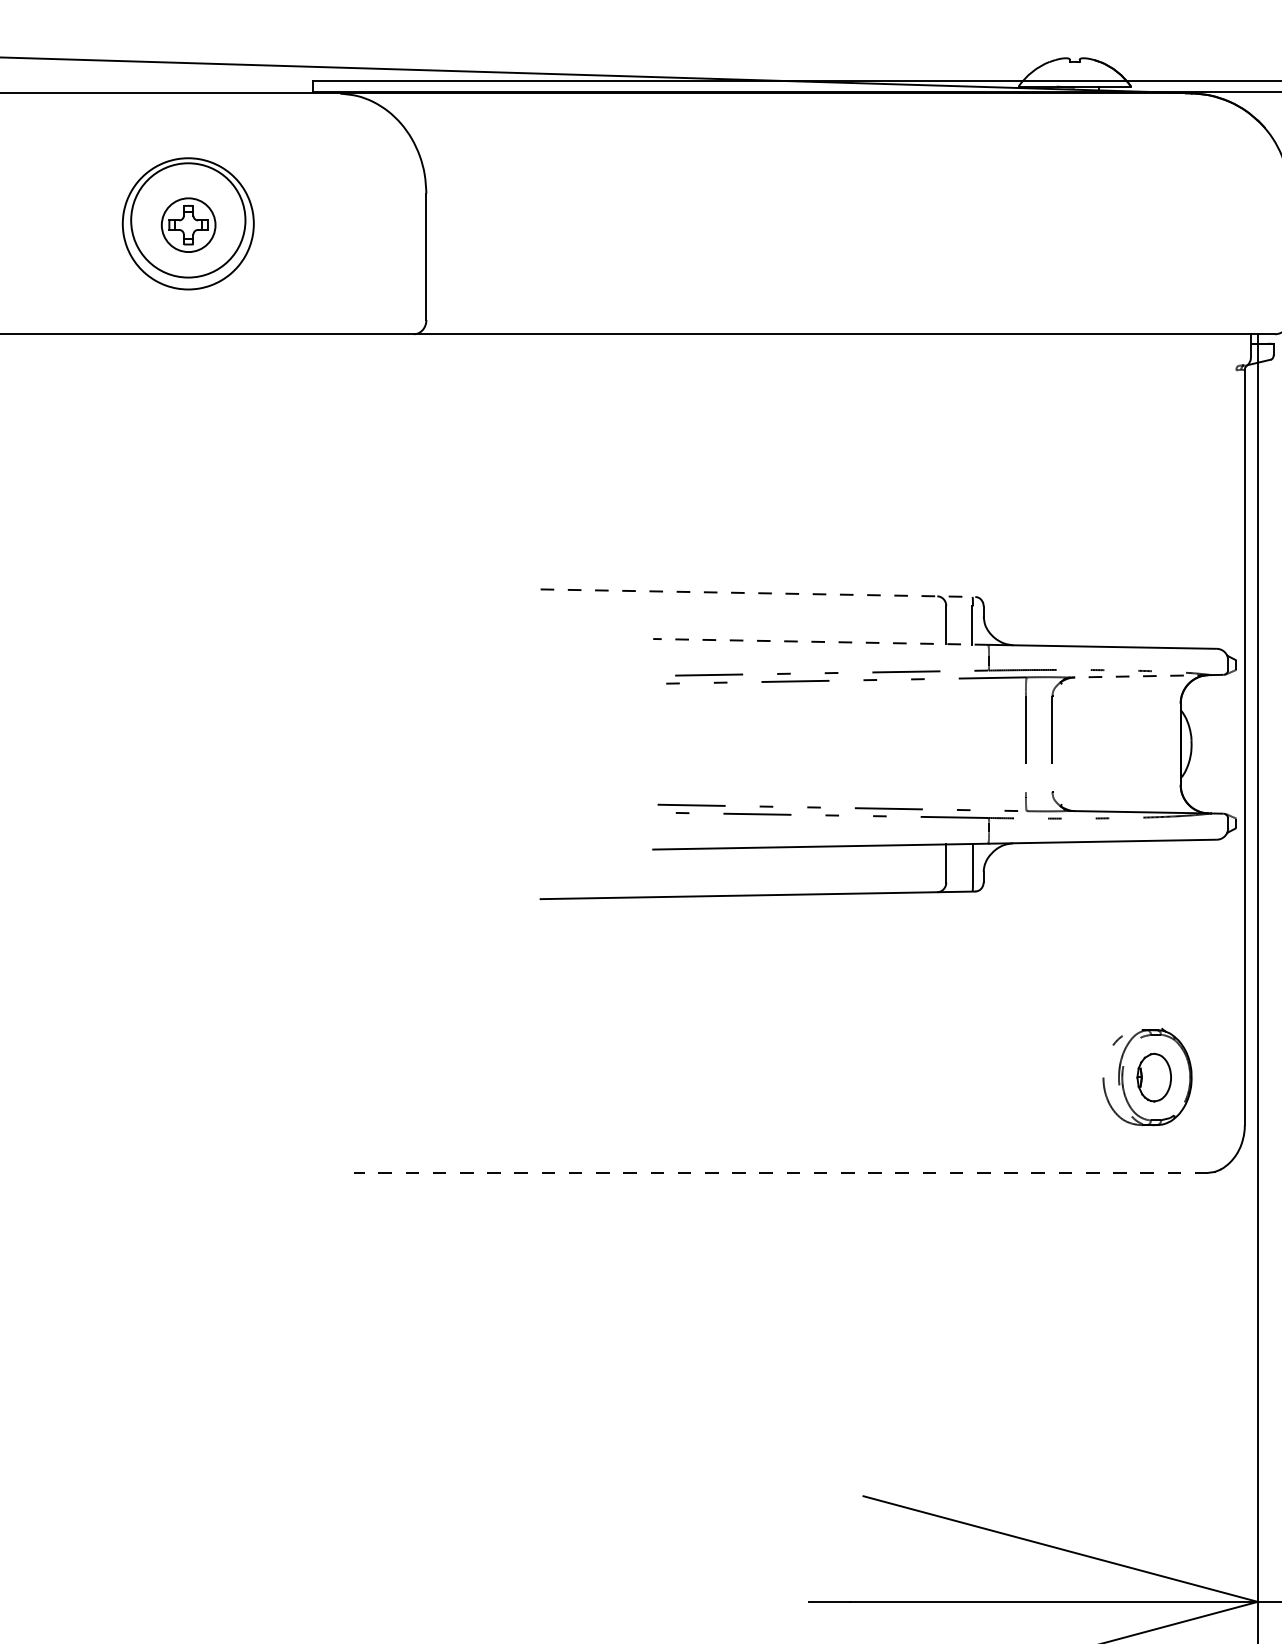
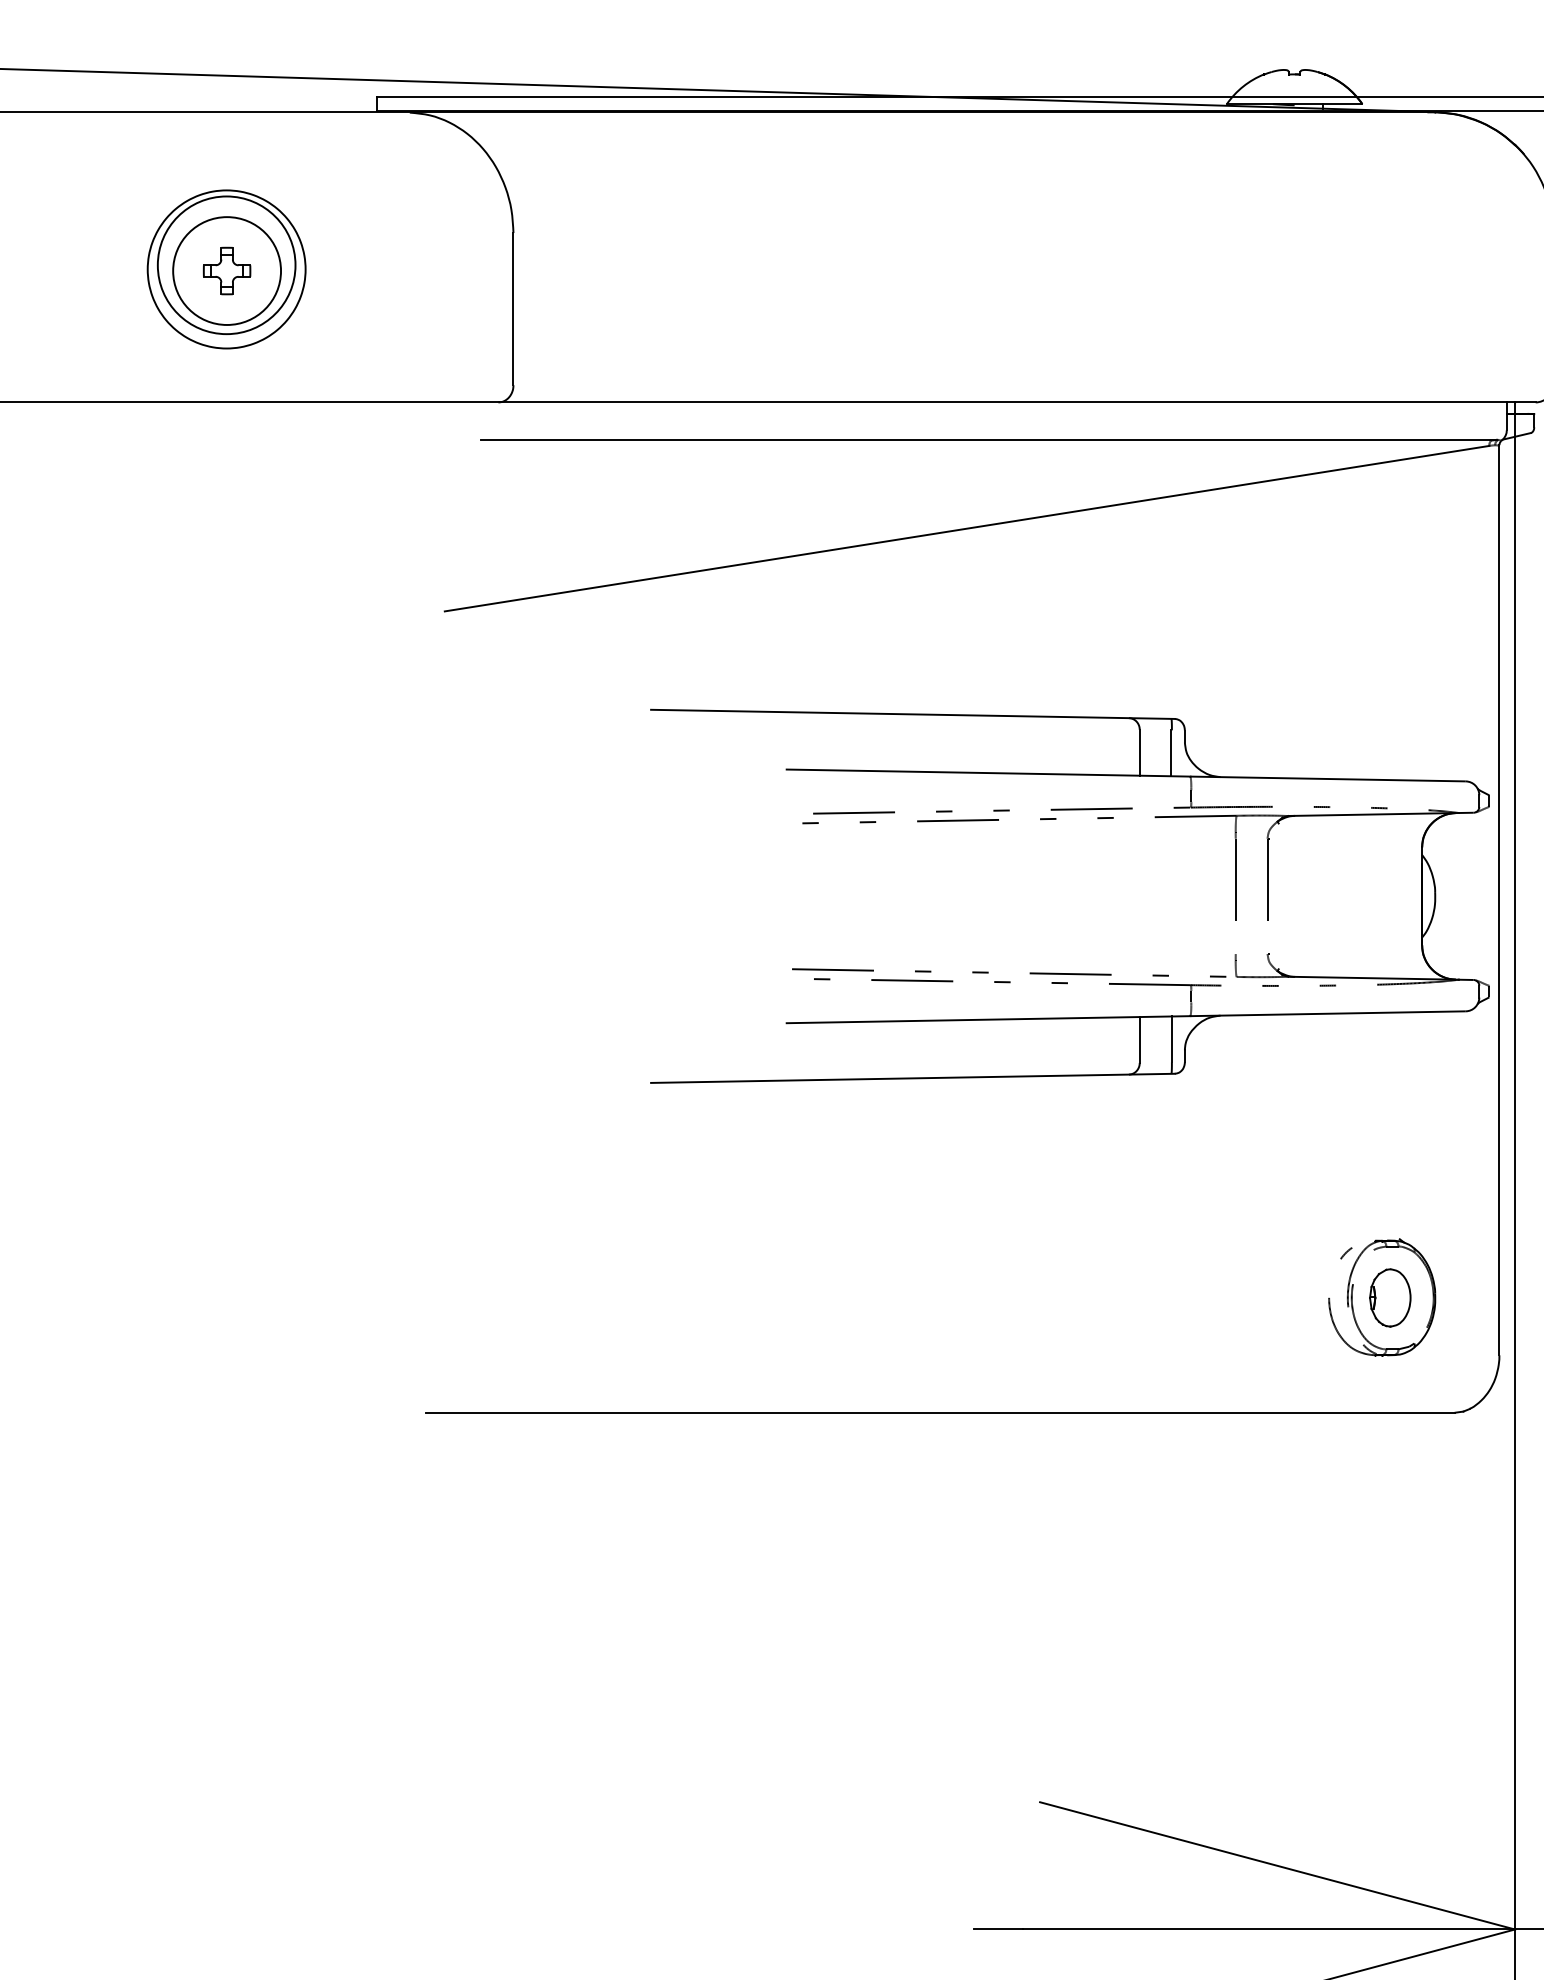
circle: (189, 224) -> (227, 270), size x1.67
line: (820, 365) -> (988, 439), added
line: (802, 438) -> (966, 528), added
line: (757, 593) -> (912, 714), dashed -> solid
line: (820, 642) -> (988, 773), dashed -> solid
line: (1140, 676) -> (1373, 814), dashed -> solid
line: (780, 1172) -> (940, 1412), dashed -> solid

